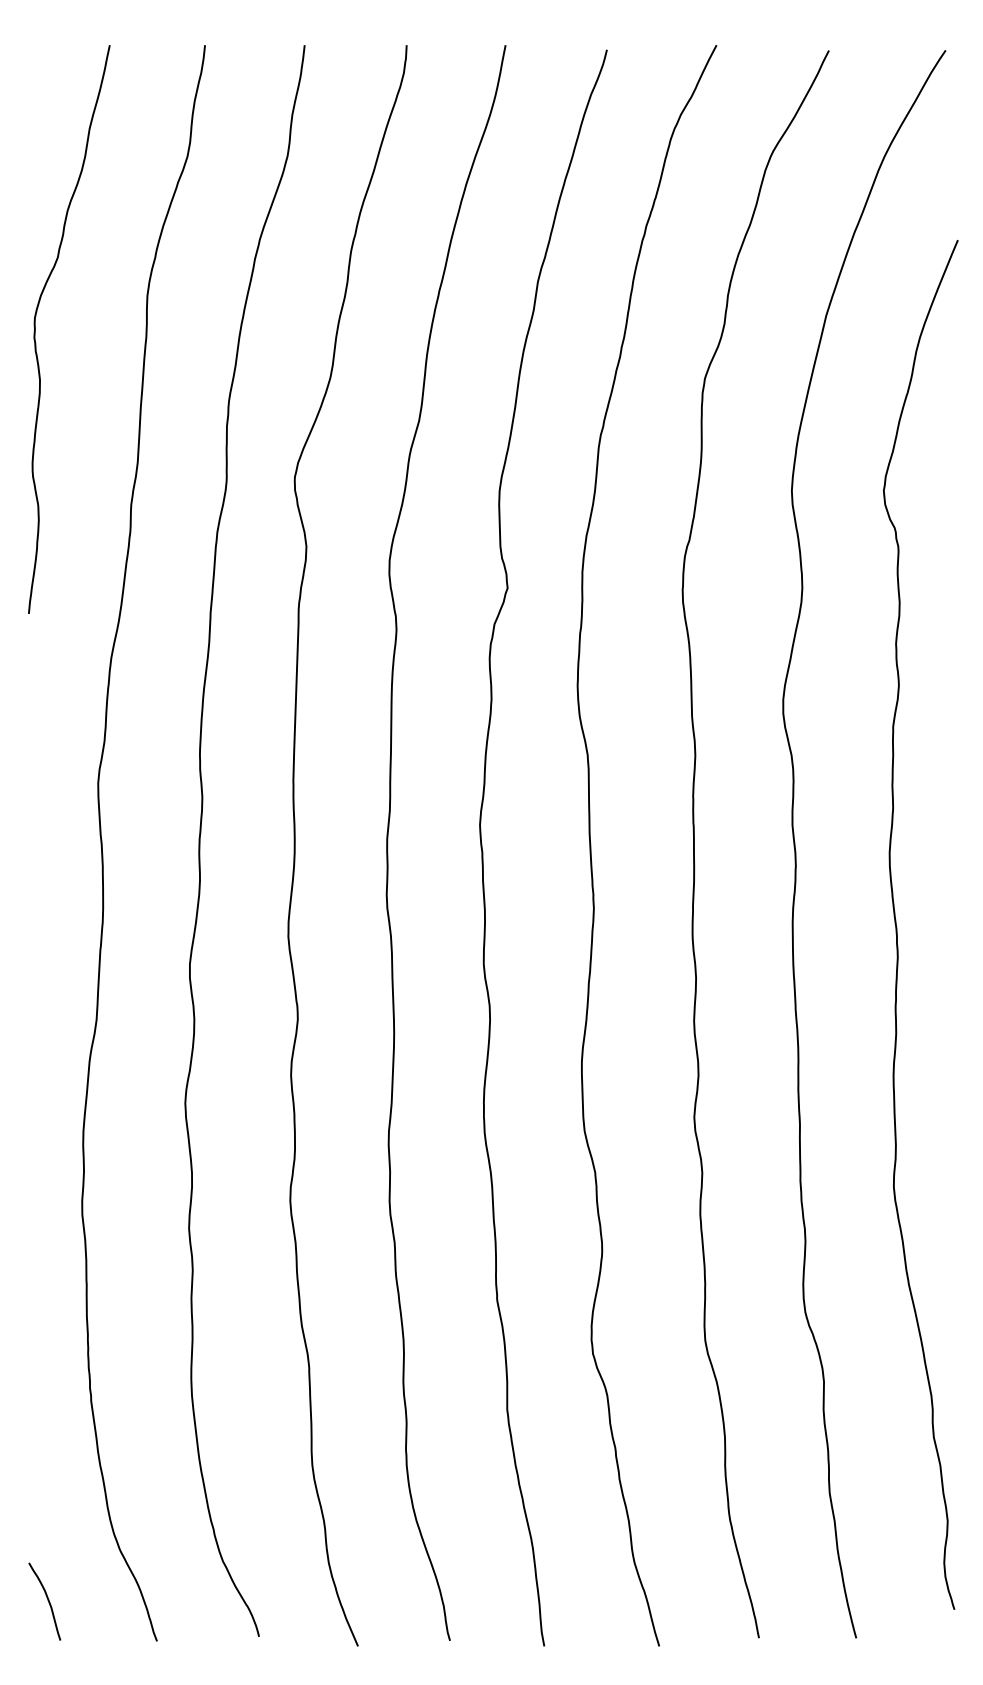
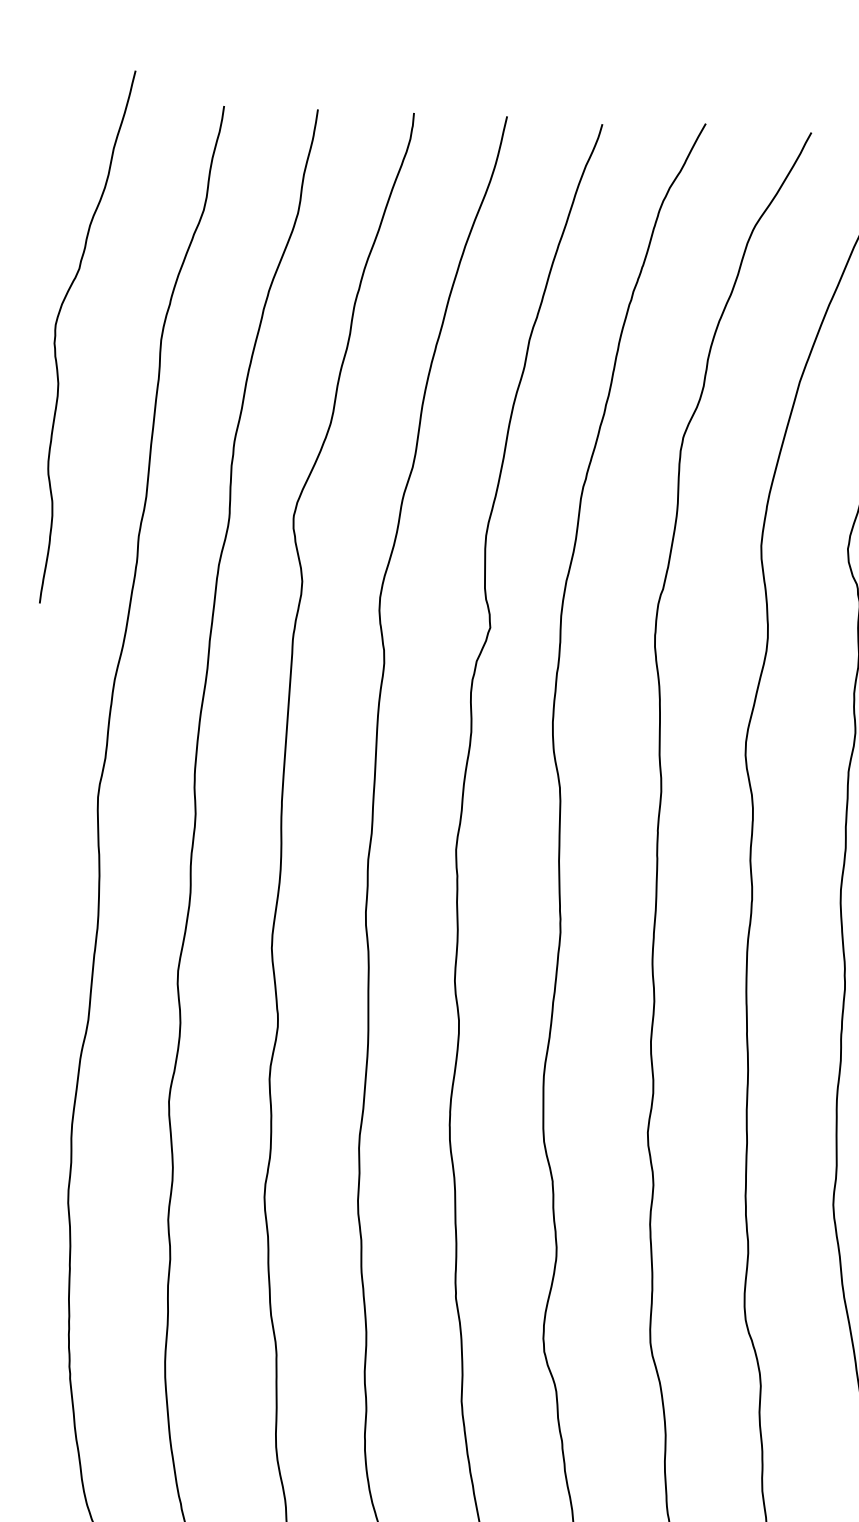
curve: (35, 329) -> (55, 335), moved

